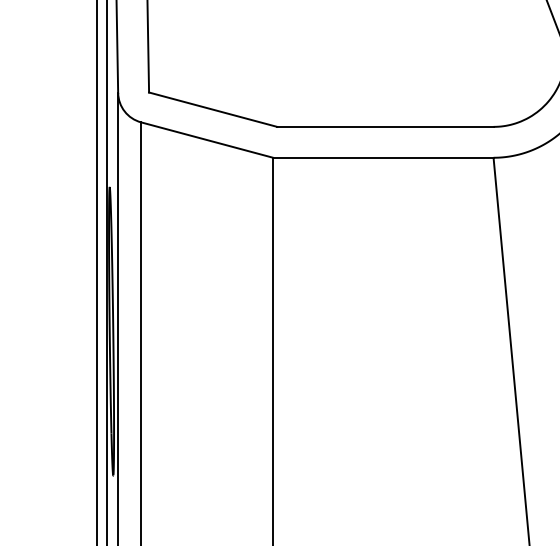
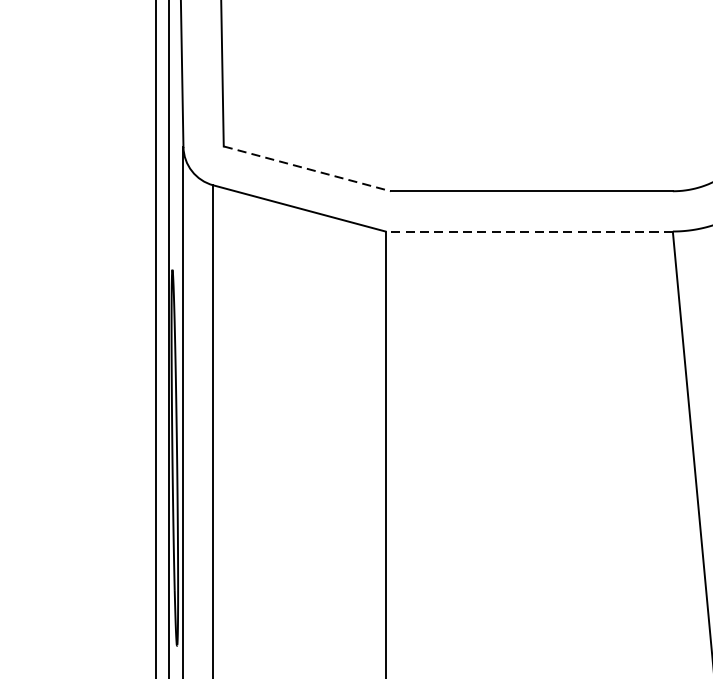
line: (213, 109) -> (307, 168), solid -> dashed
line: (382, 157) -> (528, 231), solid -> dashed

